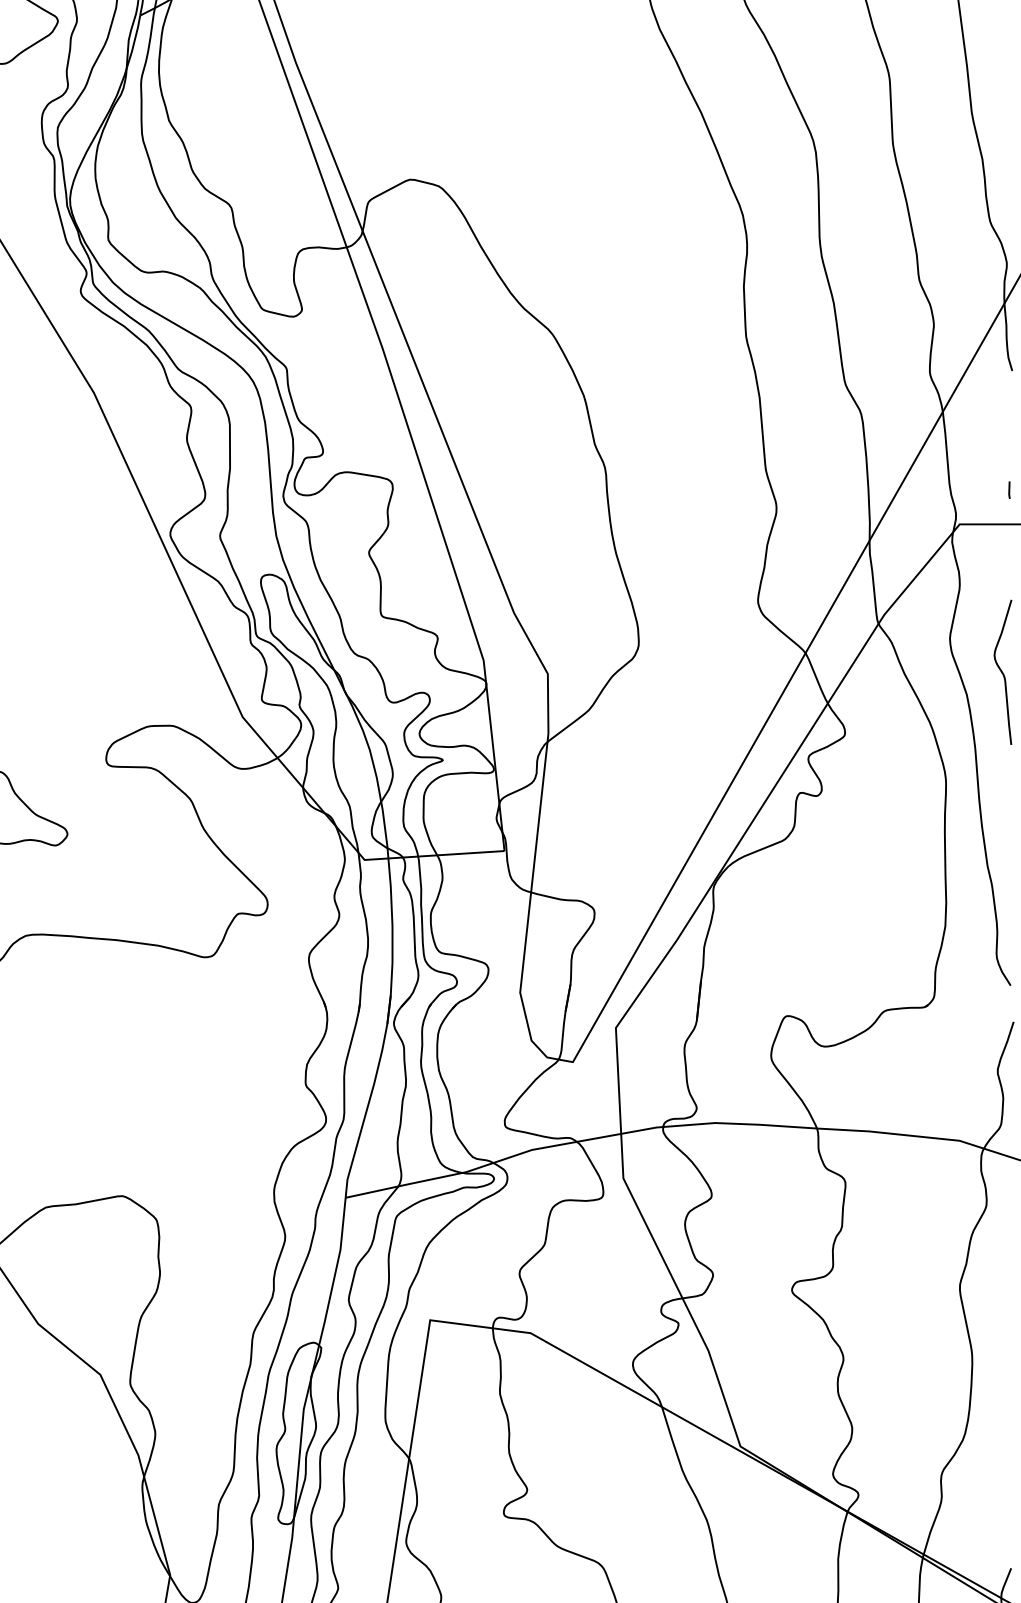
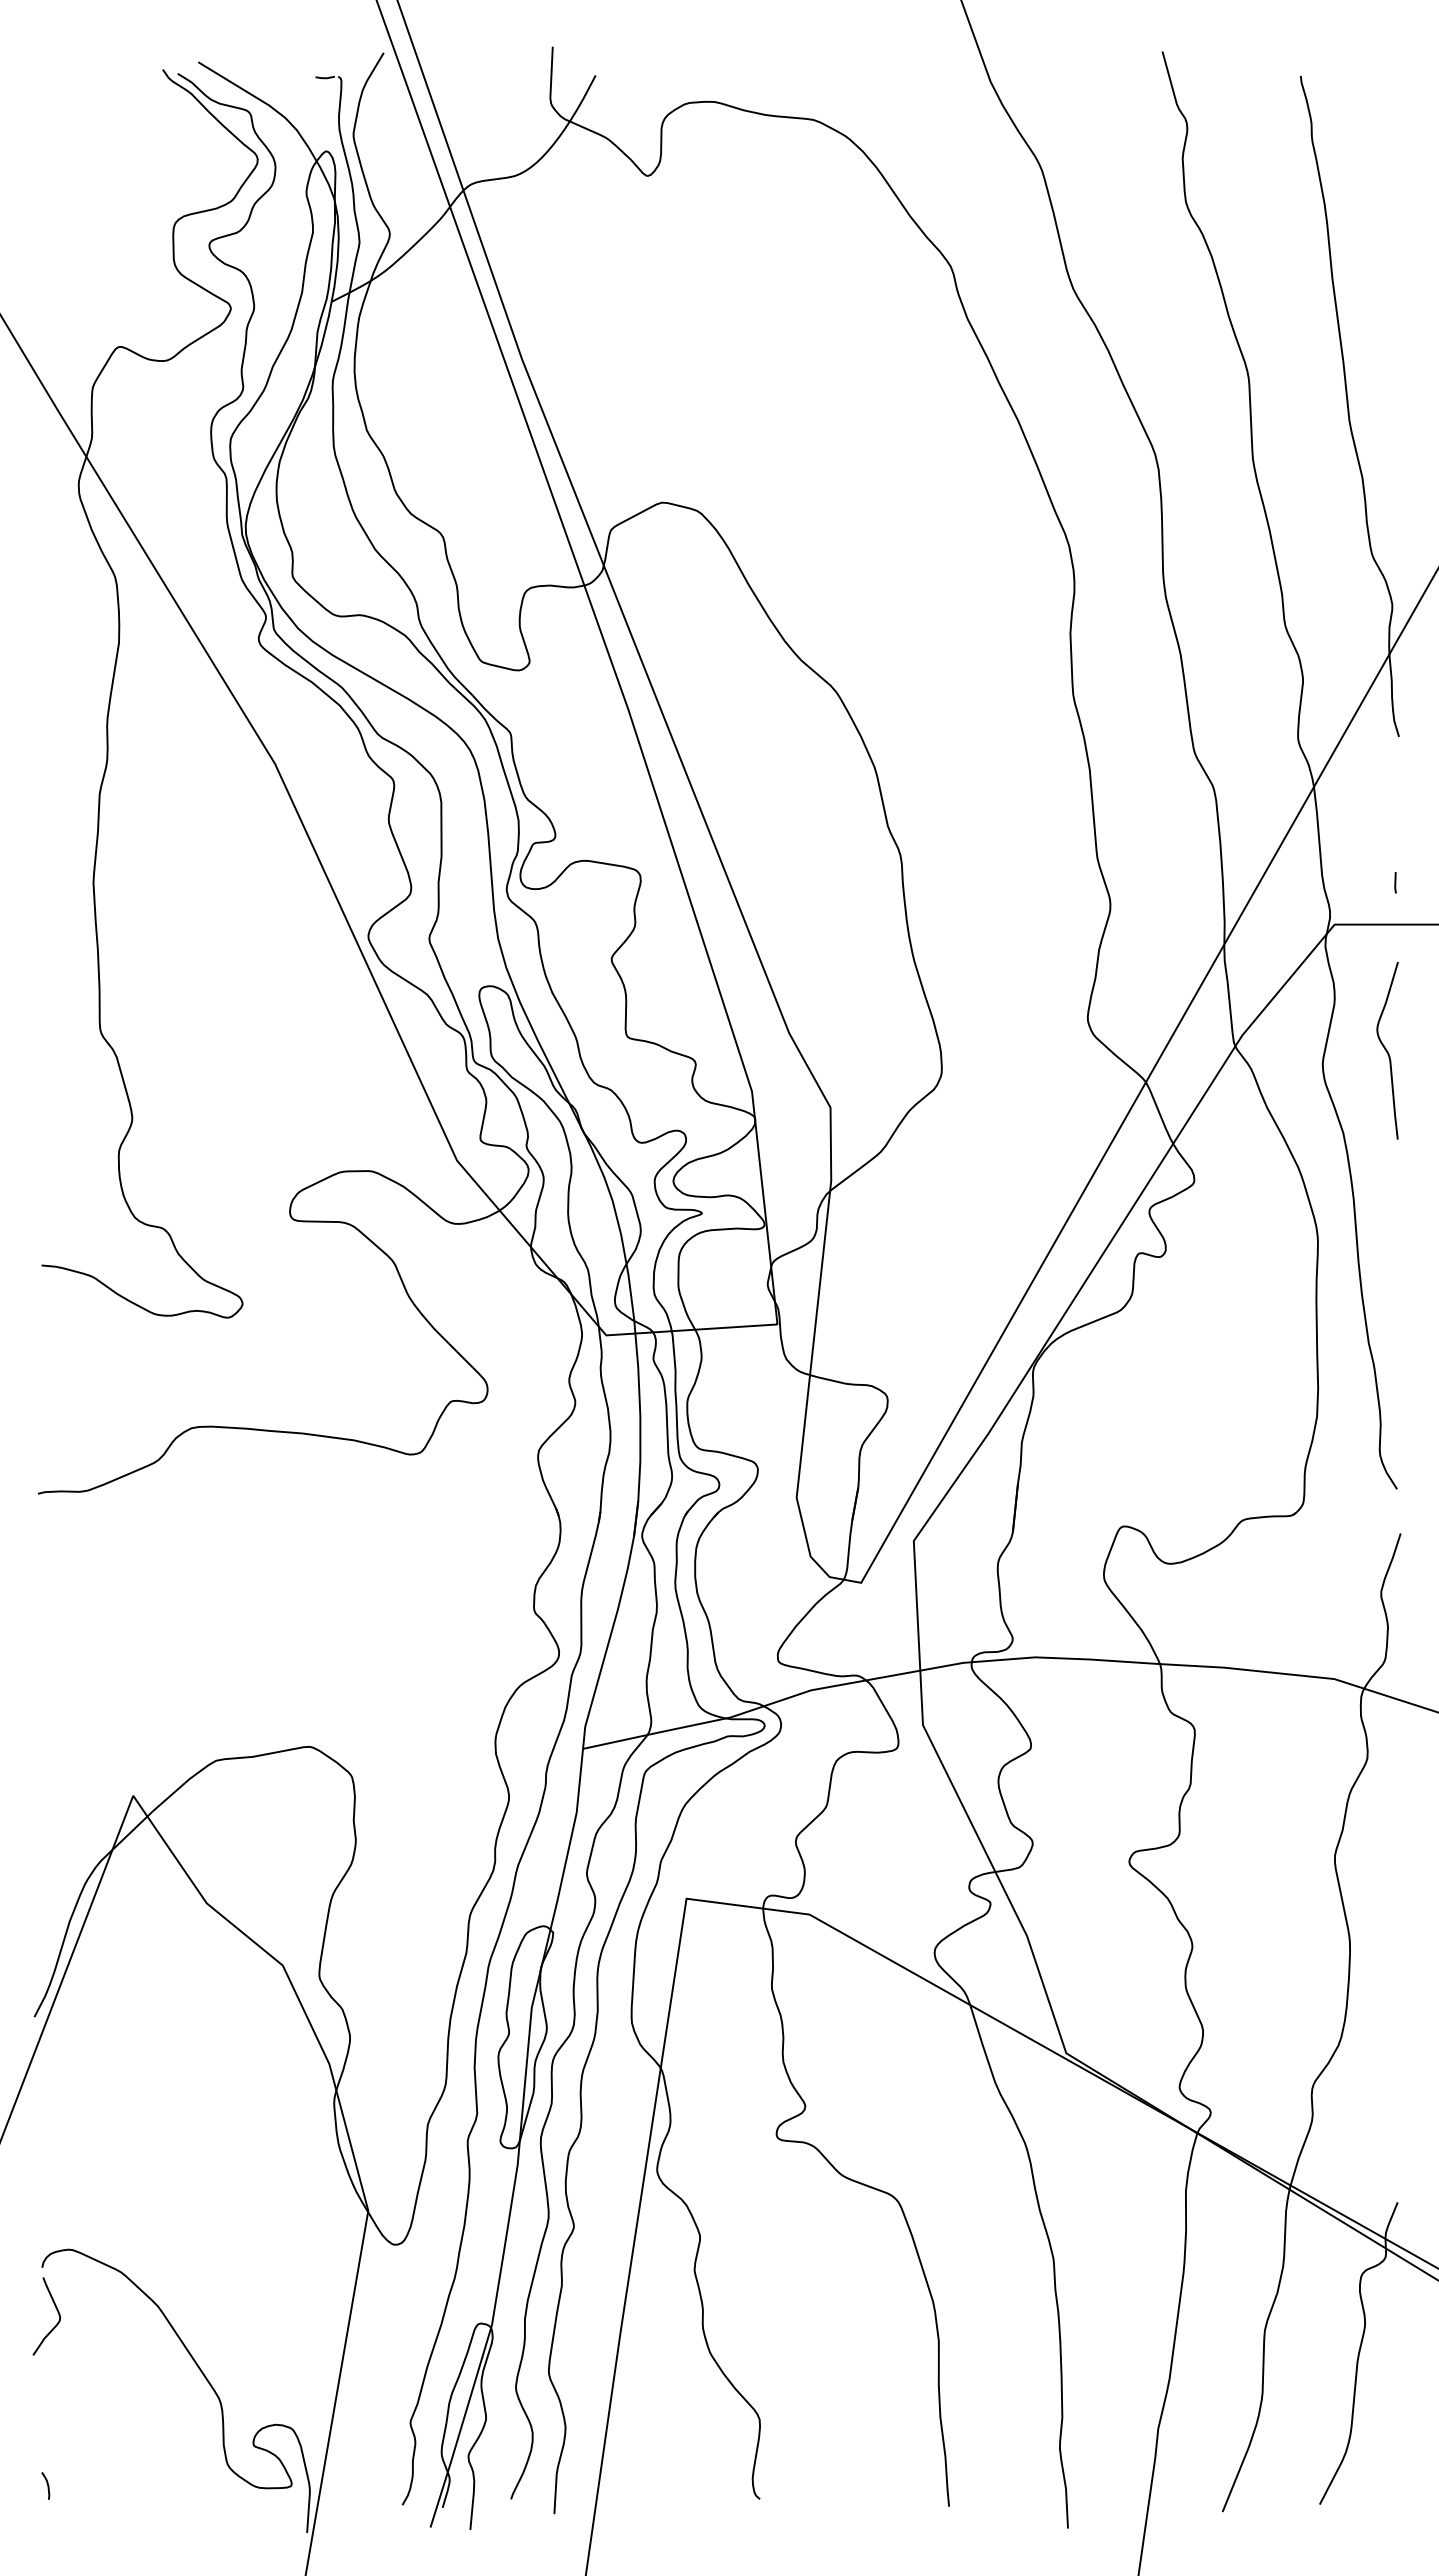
curve: (1002, 672) -> (1387, 1050), moved

